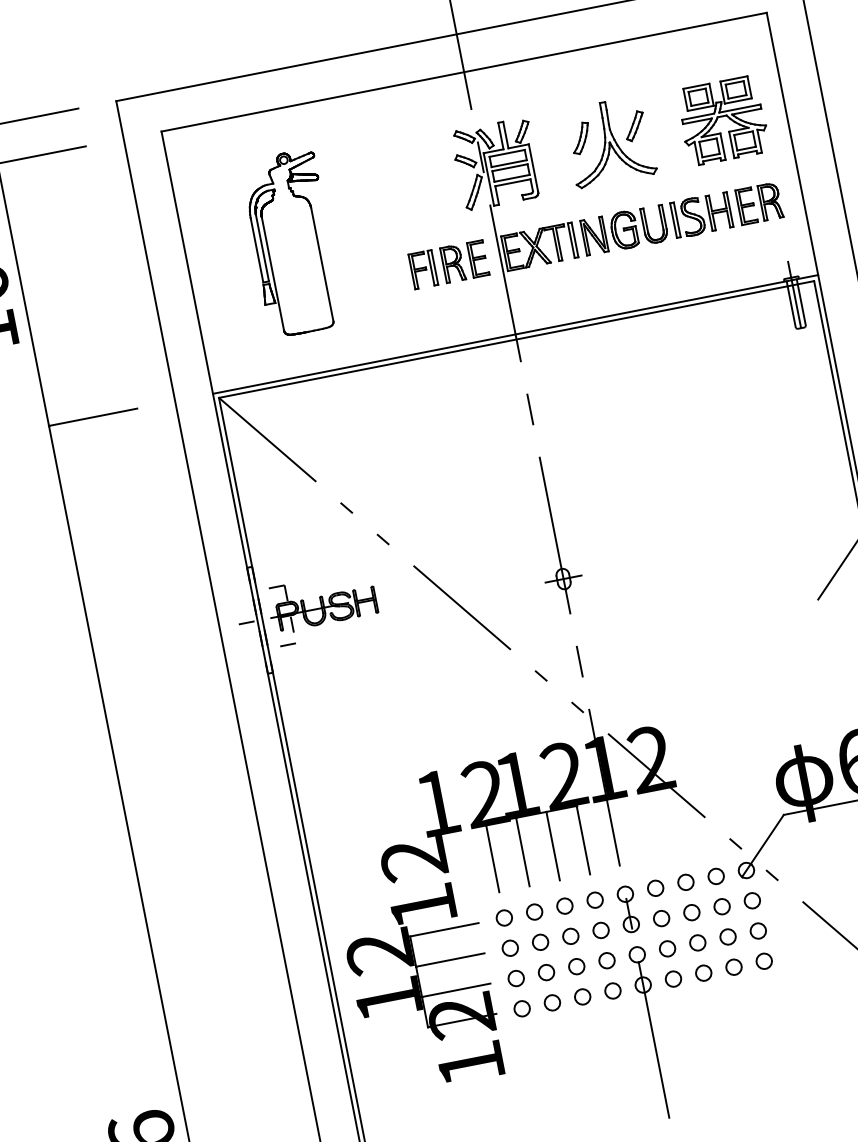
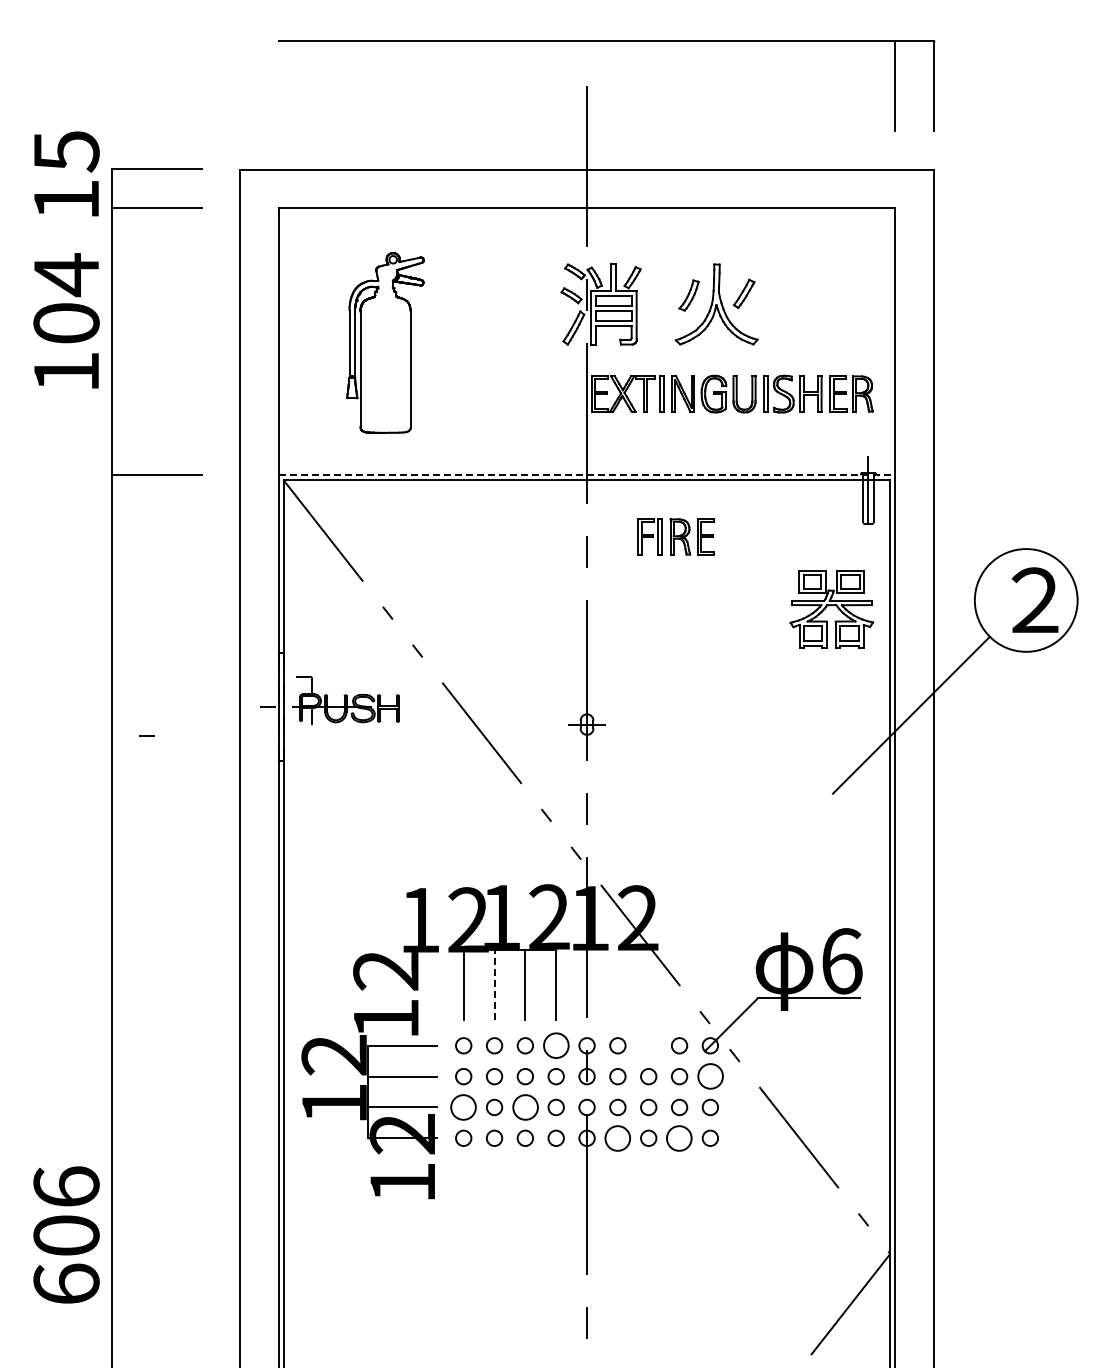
part: (722, 120) -> (831, 609), moved
part: (448, 264) -> (675, 536), moved
line: (516, 334) -> (587, 475), solid -> dashed
line: (287, 644) -> (146, 735), moved
line: (522, 851) -> (494, 984), solid -> dashed
circle: (685, 882) -> (648, 1045), removed
circle: (594, 900) -> (555, 1045), size x1.6
circle: (751, 900) -> (709, 1076), size x1.6
circle: (575, 966) -> (524, 1107), size x1.6
circle: (733, 966) -> (679, 1137), size x1.6
circle: (516, 978) -> (463, 1107), size x1.6
circle: (672, 978) -> (617, 1137), size x1.6

